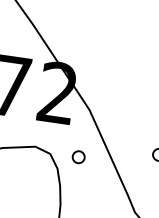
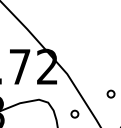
part: (78, 155) -> (74, 113), moved

